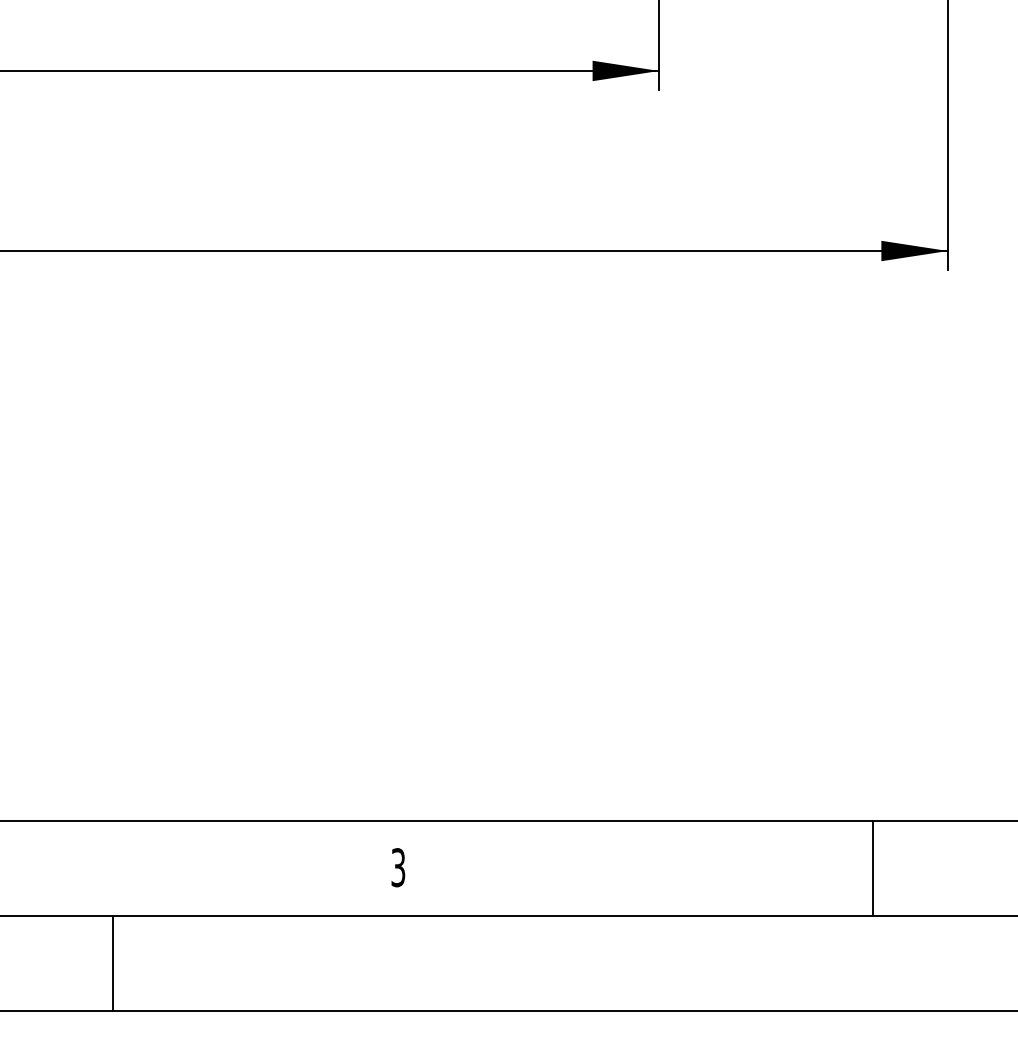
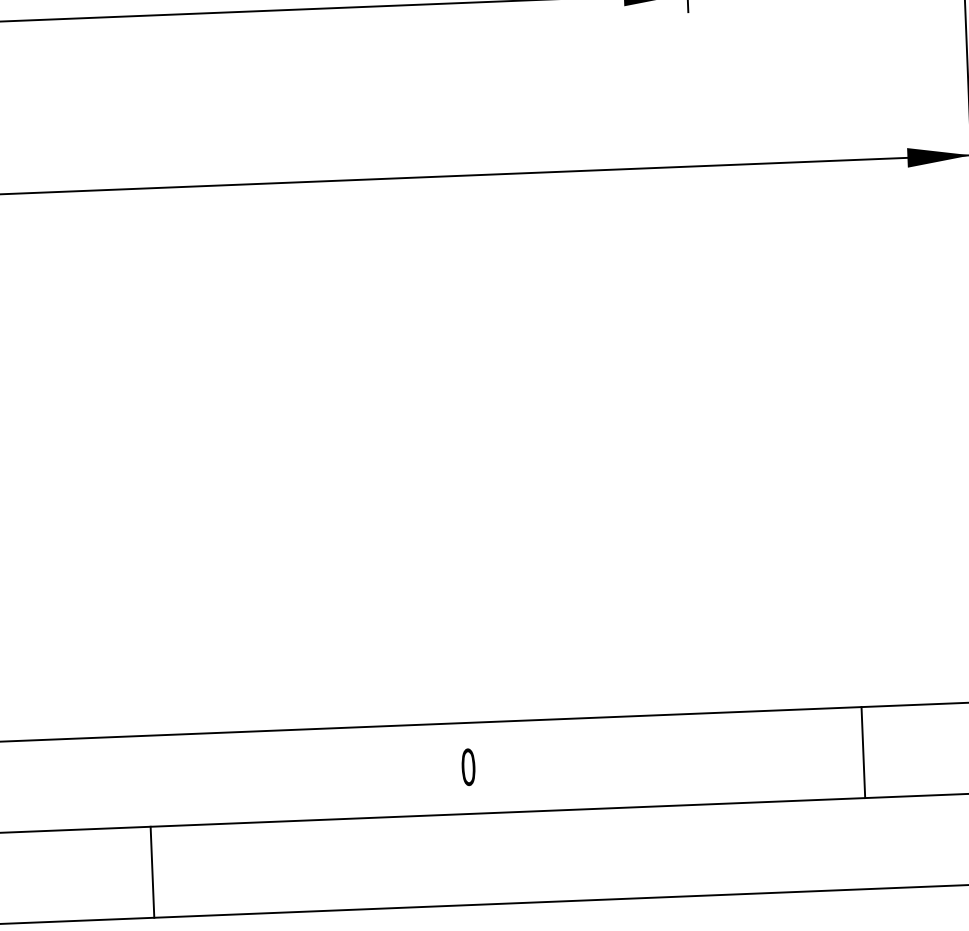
text: (398, 867) -> (468, 767), 3 -> 0
line: (872, 868) -> (863, 752), moved
line: (112, 963) -> (152, 871), moved

